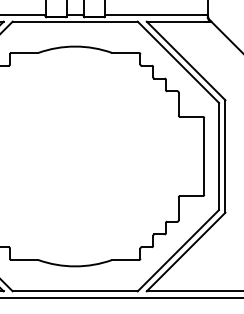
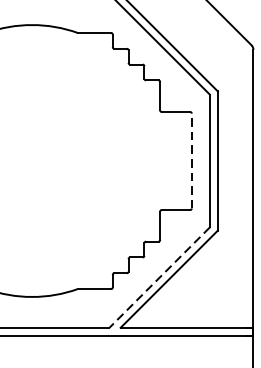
line: (204, 156) -> (192, 161), solid -> dashed
line: (178, 251) -> (159, 278), solid -> dashed

